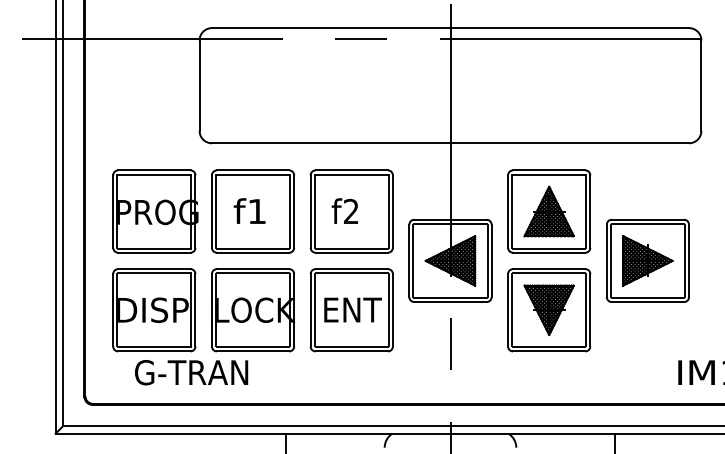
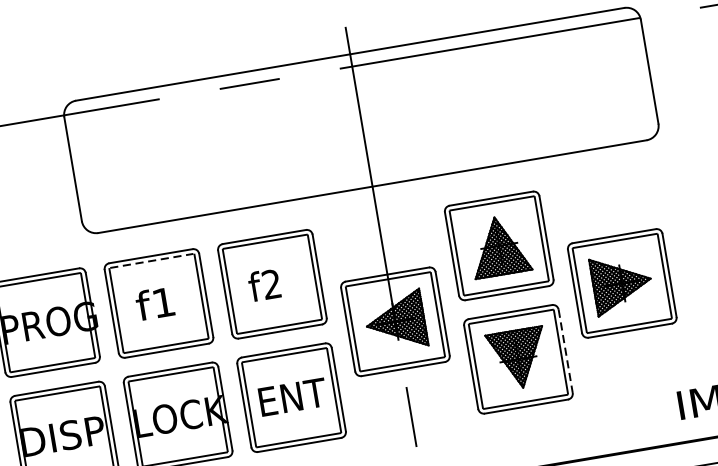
line: (253, 174) -> (152, 260), solid -> dashed
line: (590, 310) -> (565, 351), solid -> dashed

